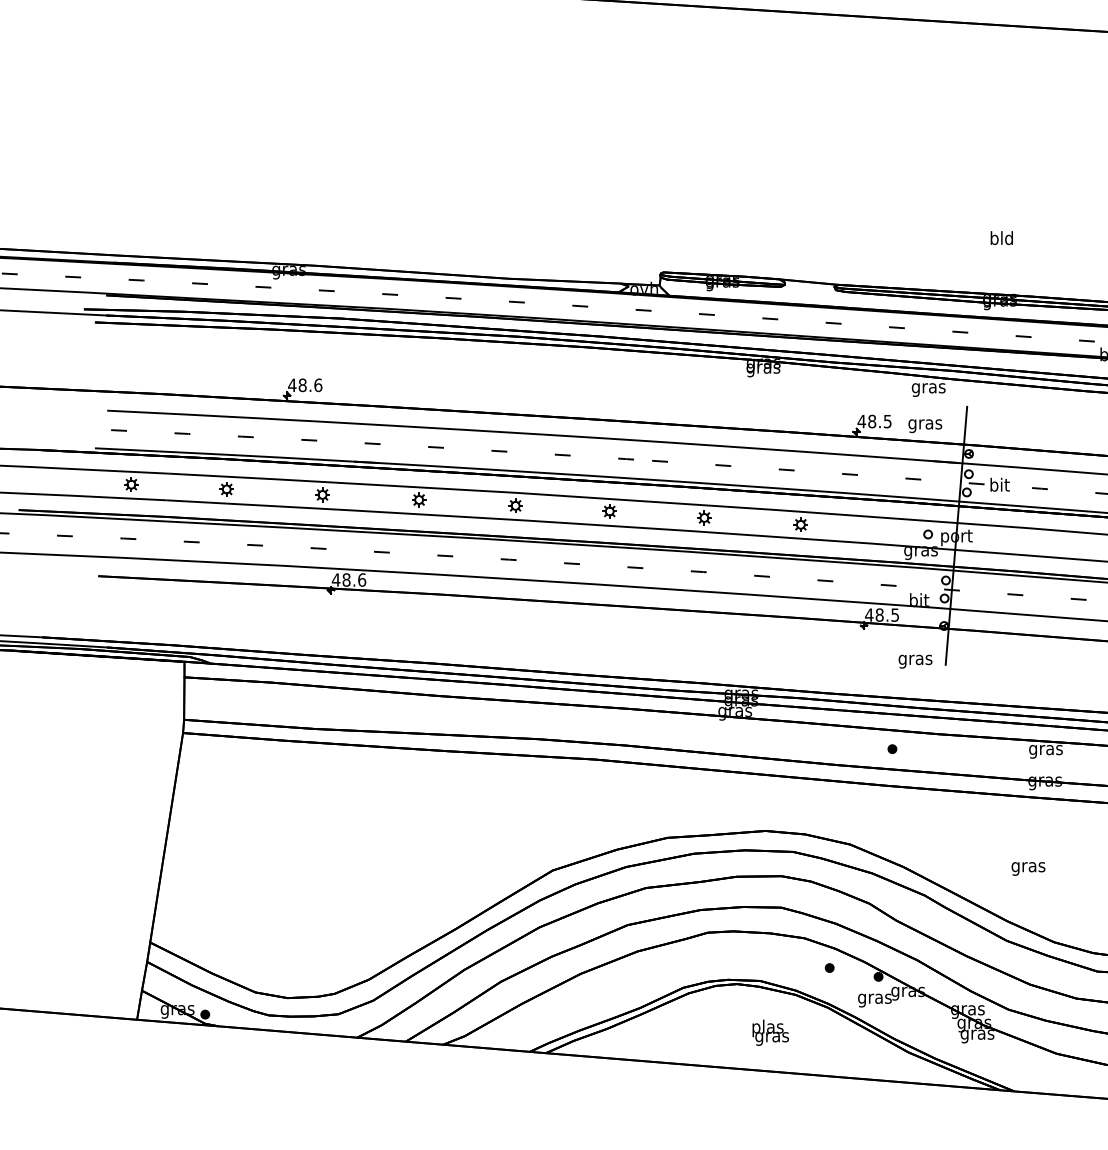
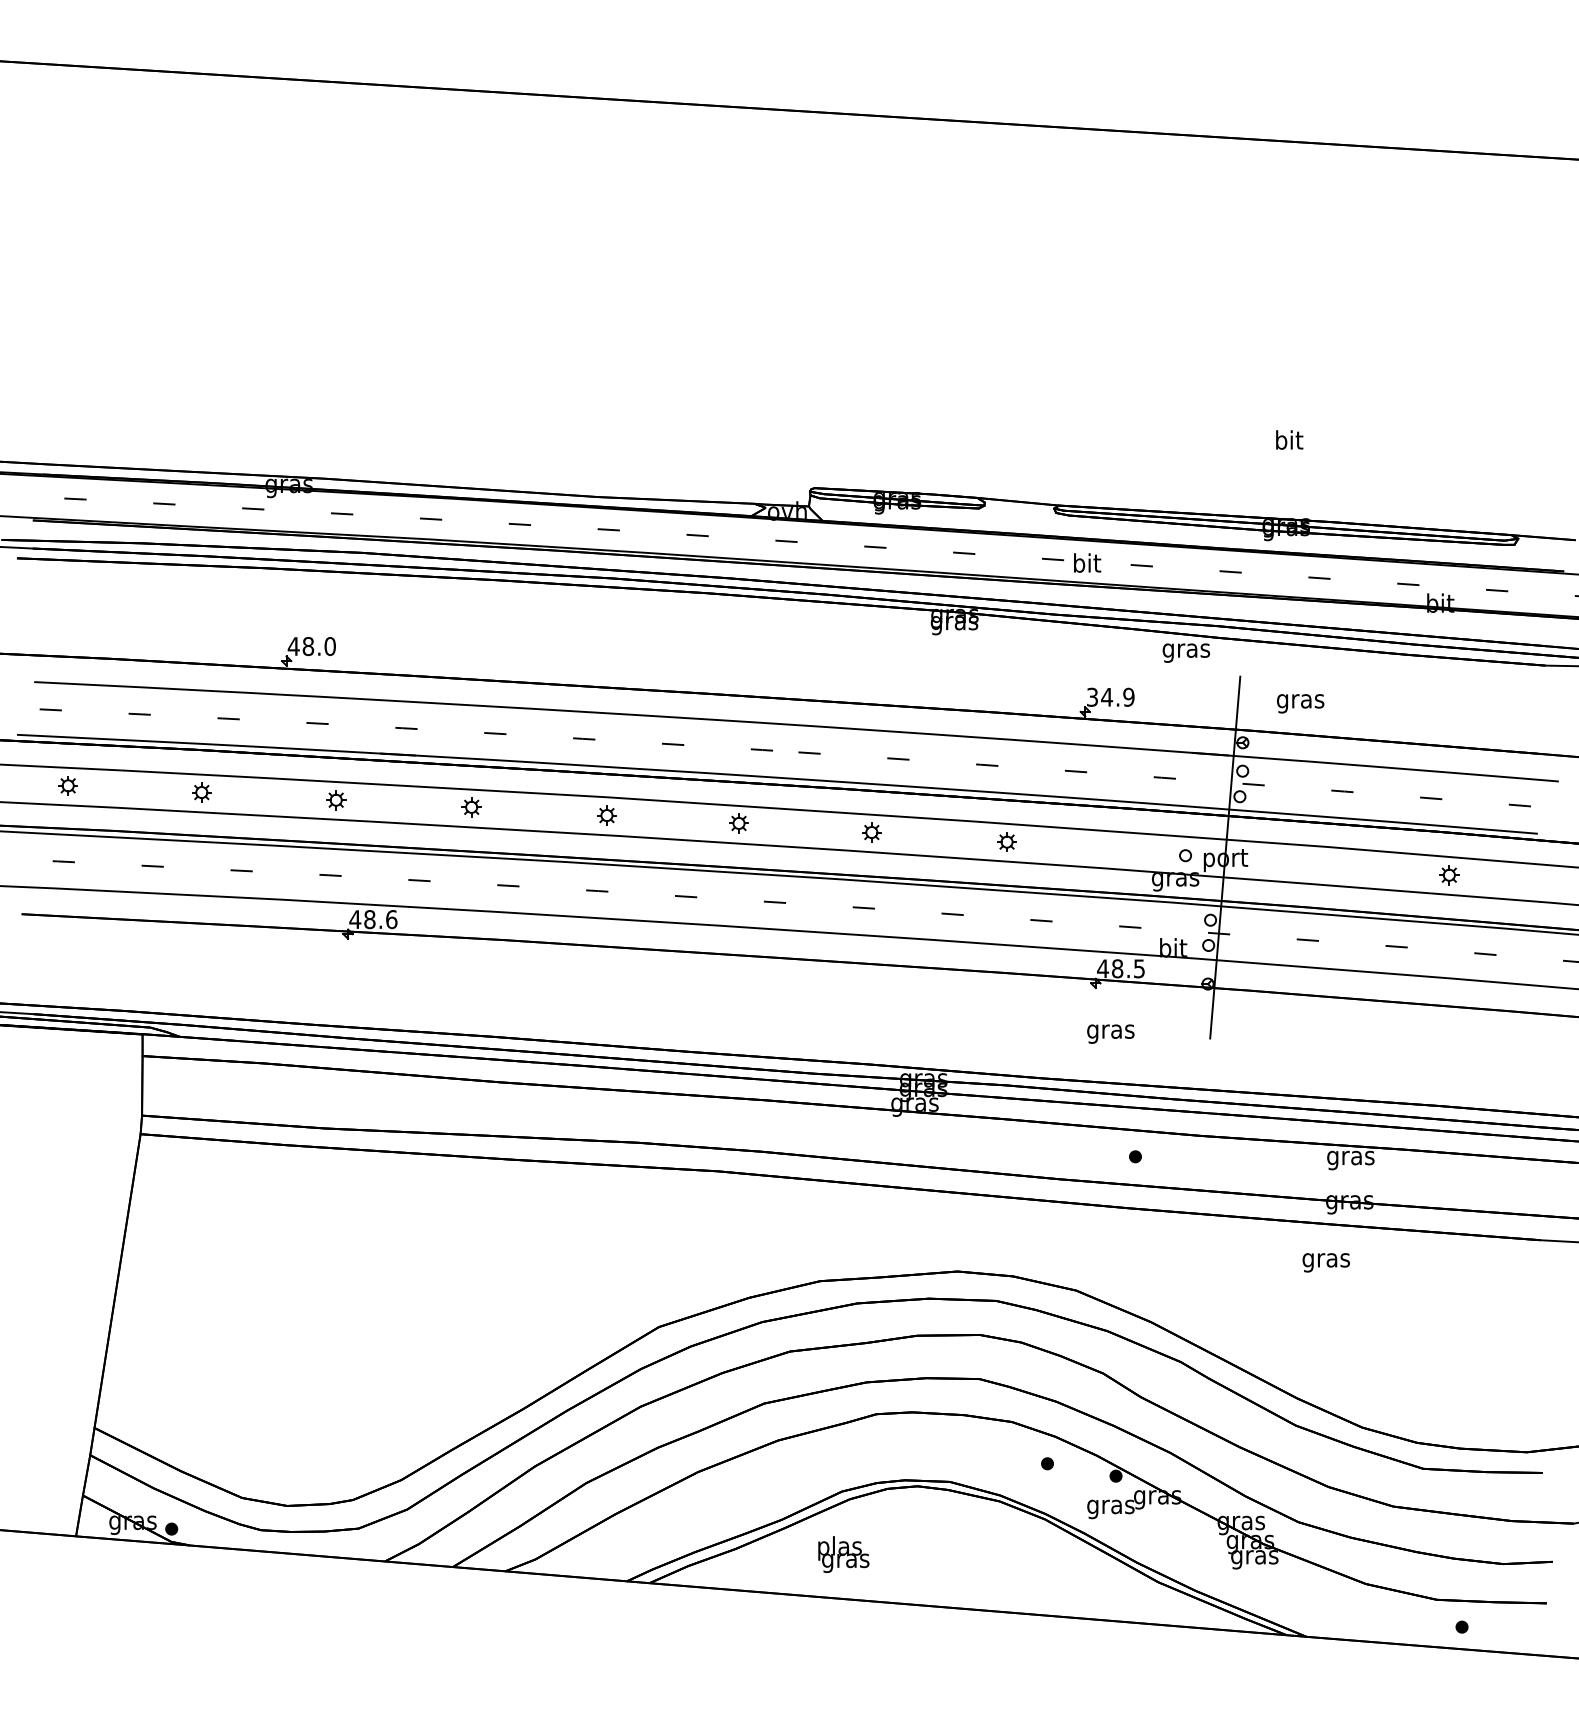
text: (1001, 237) -> (1288, 439), bld -> bit
text: (318, 385) -> (330, 646), 48.6 -> 48.0
text: (874, 420) -> (1110, 696), 48.5 -> 34.9
text: (925, 425) -> (1300, 703), moved
text: (1000, 484) -> (1087, 562), moved
text: (915, 661) -> (1110, 1033), moved
text: (1027, 868) -> (1325, 1262), moved
text: (770, 1032) -> (843, 1554), moved

